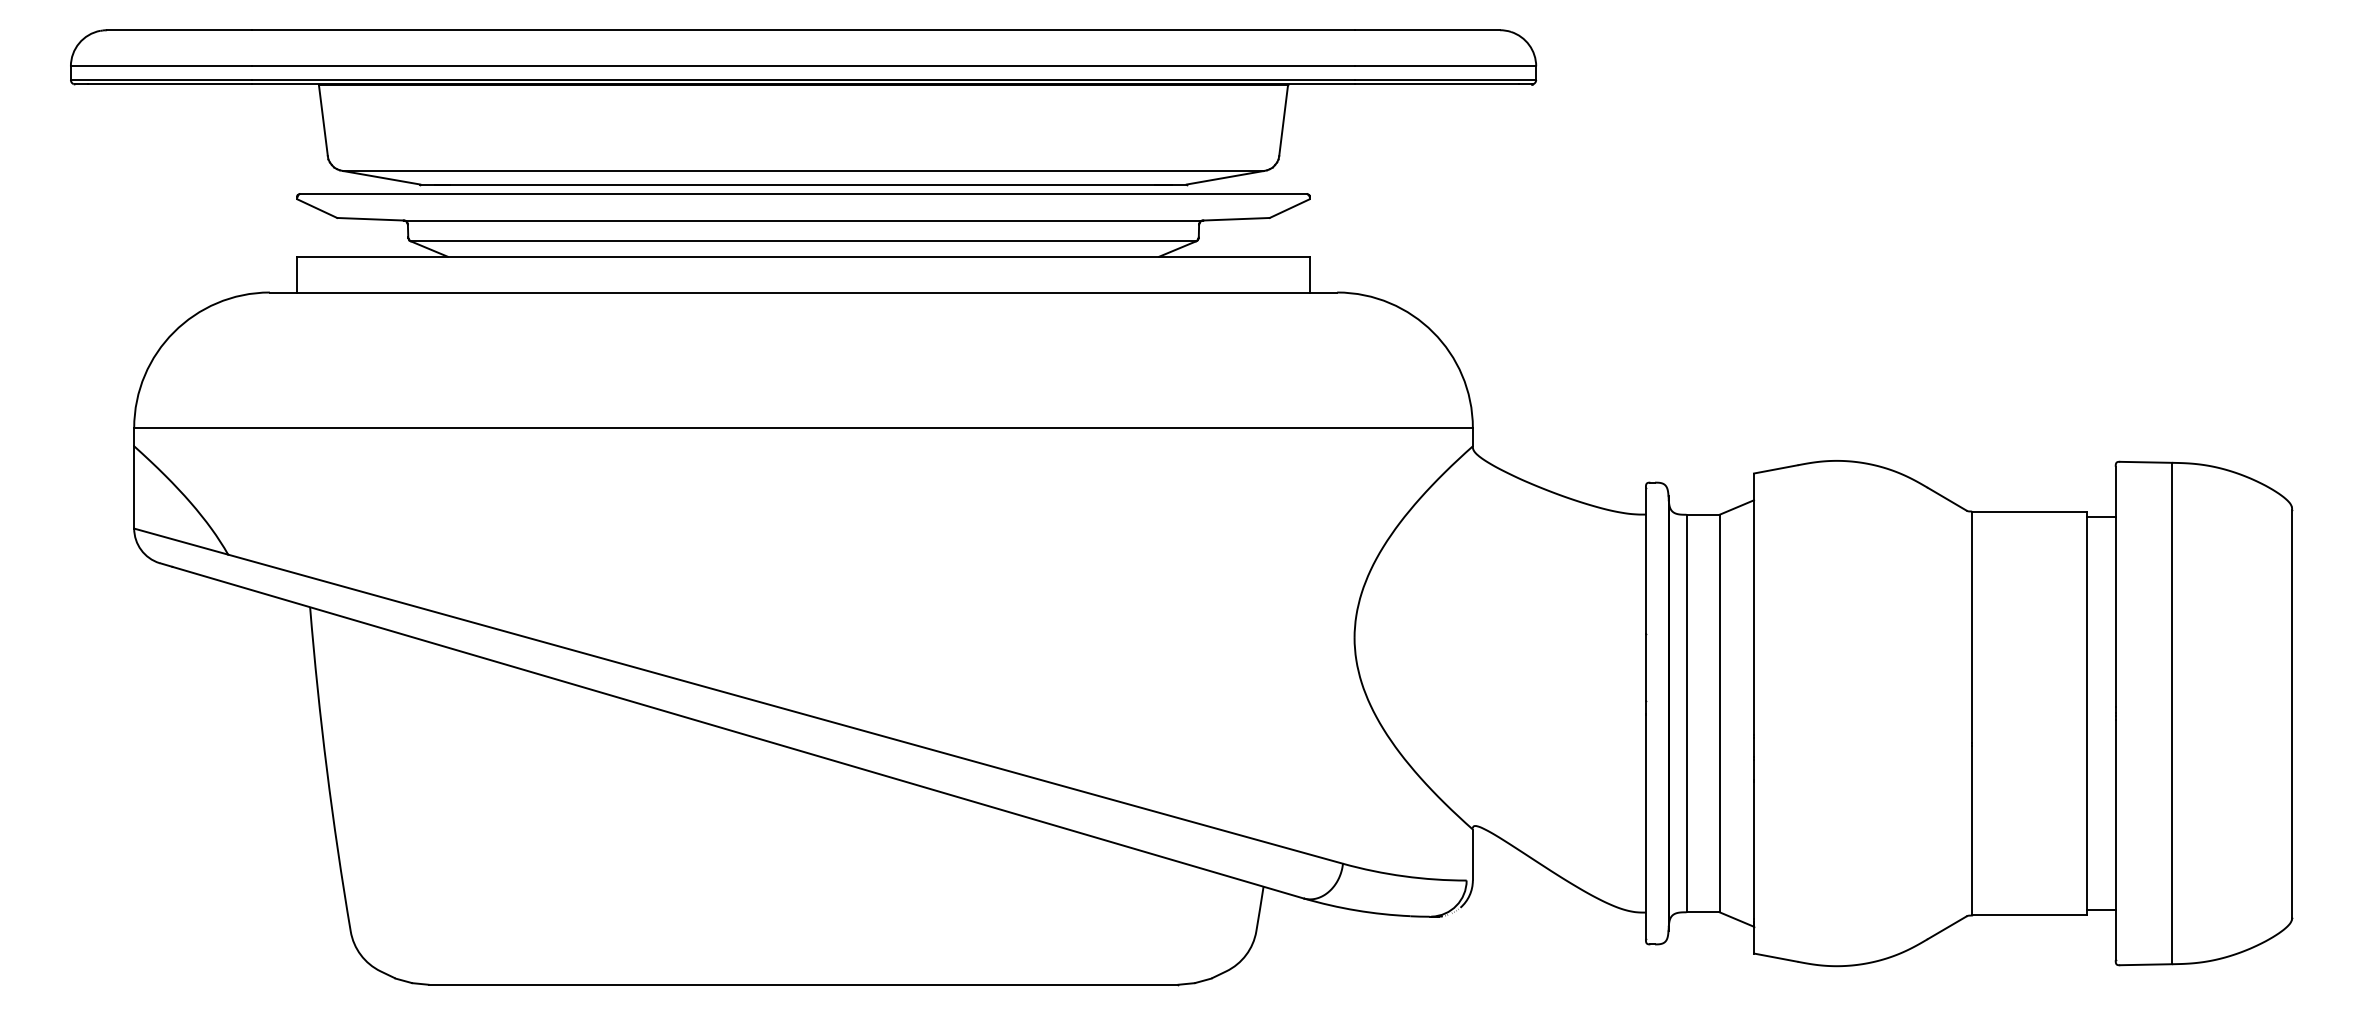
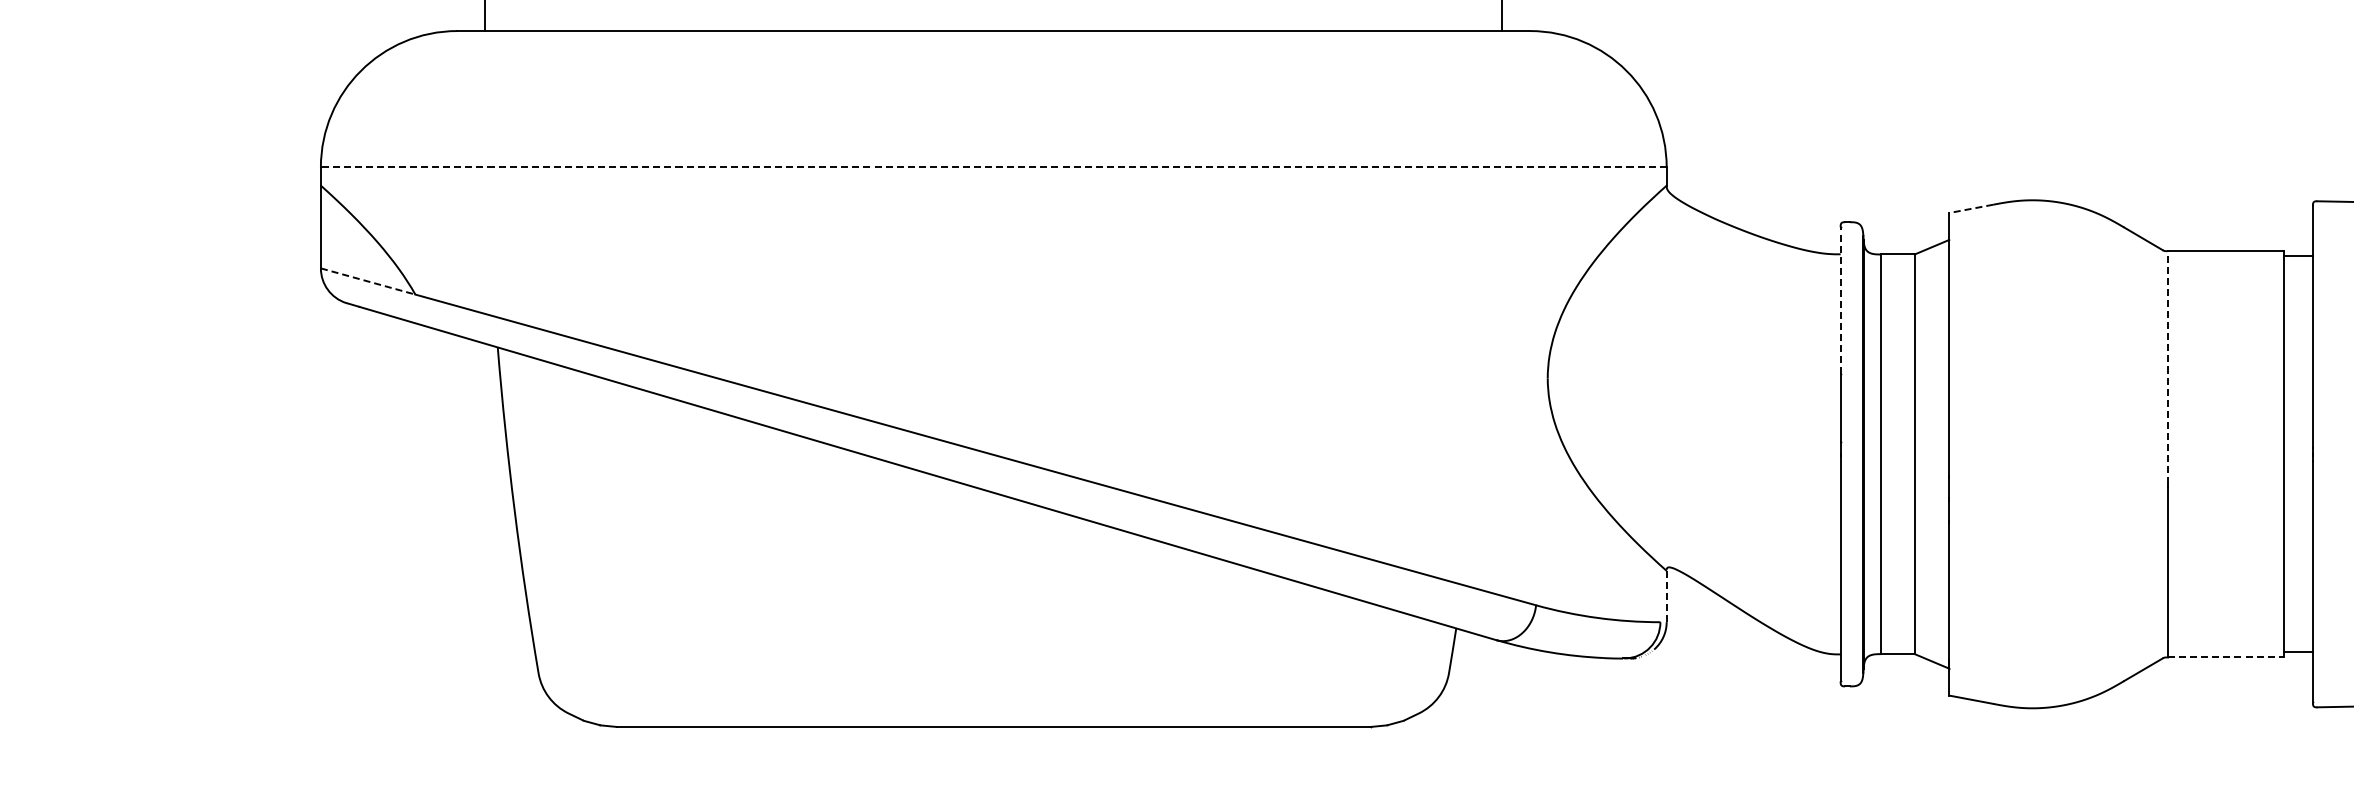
line: (803, 428) -> (993, 167), solid -> dashed
line: (1775, 469) -> (1970, 208), solid -> dashed
line: (181, 541) -> (368, 281), solid -> dashed
line: (1645, 560) -> (1840, 300), solid -> dashed
line: (1971, 627) -> (2167, 367), solid -> dashed
line: (1472, 854) -> (1666, 596), solid -> dashed
line: (2029, 915) -> (2226, 657), solid -> dashed

